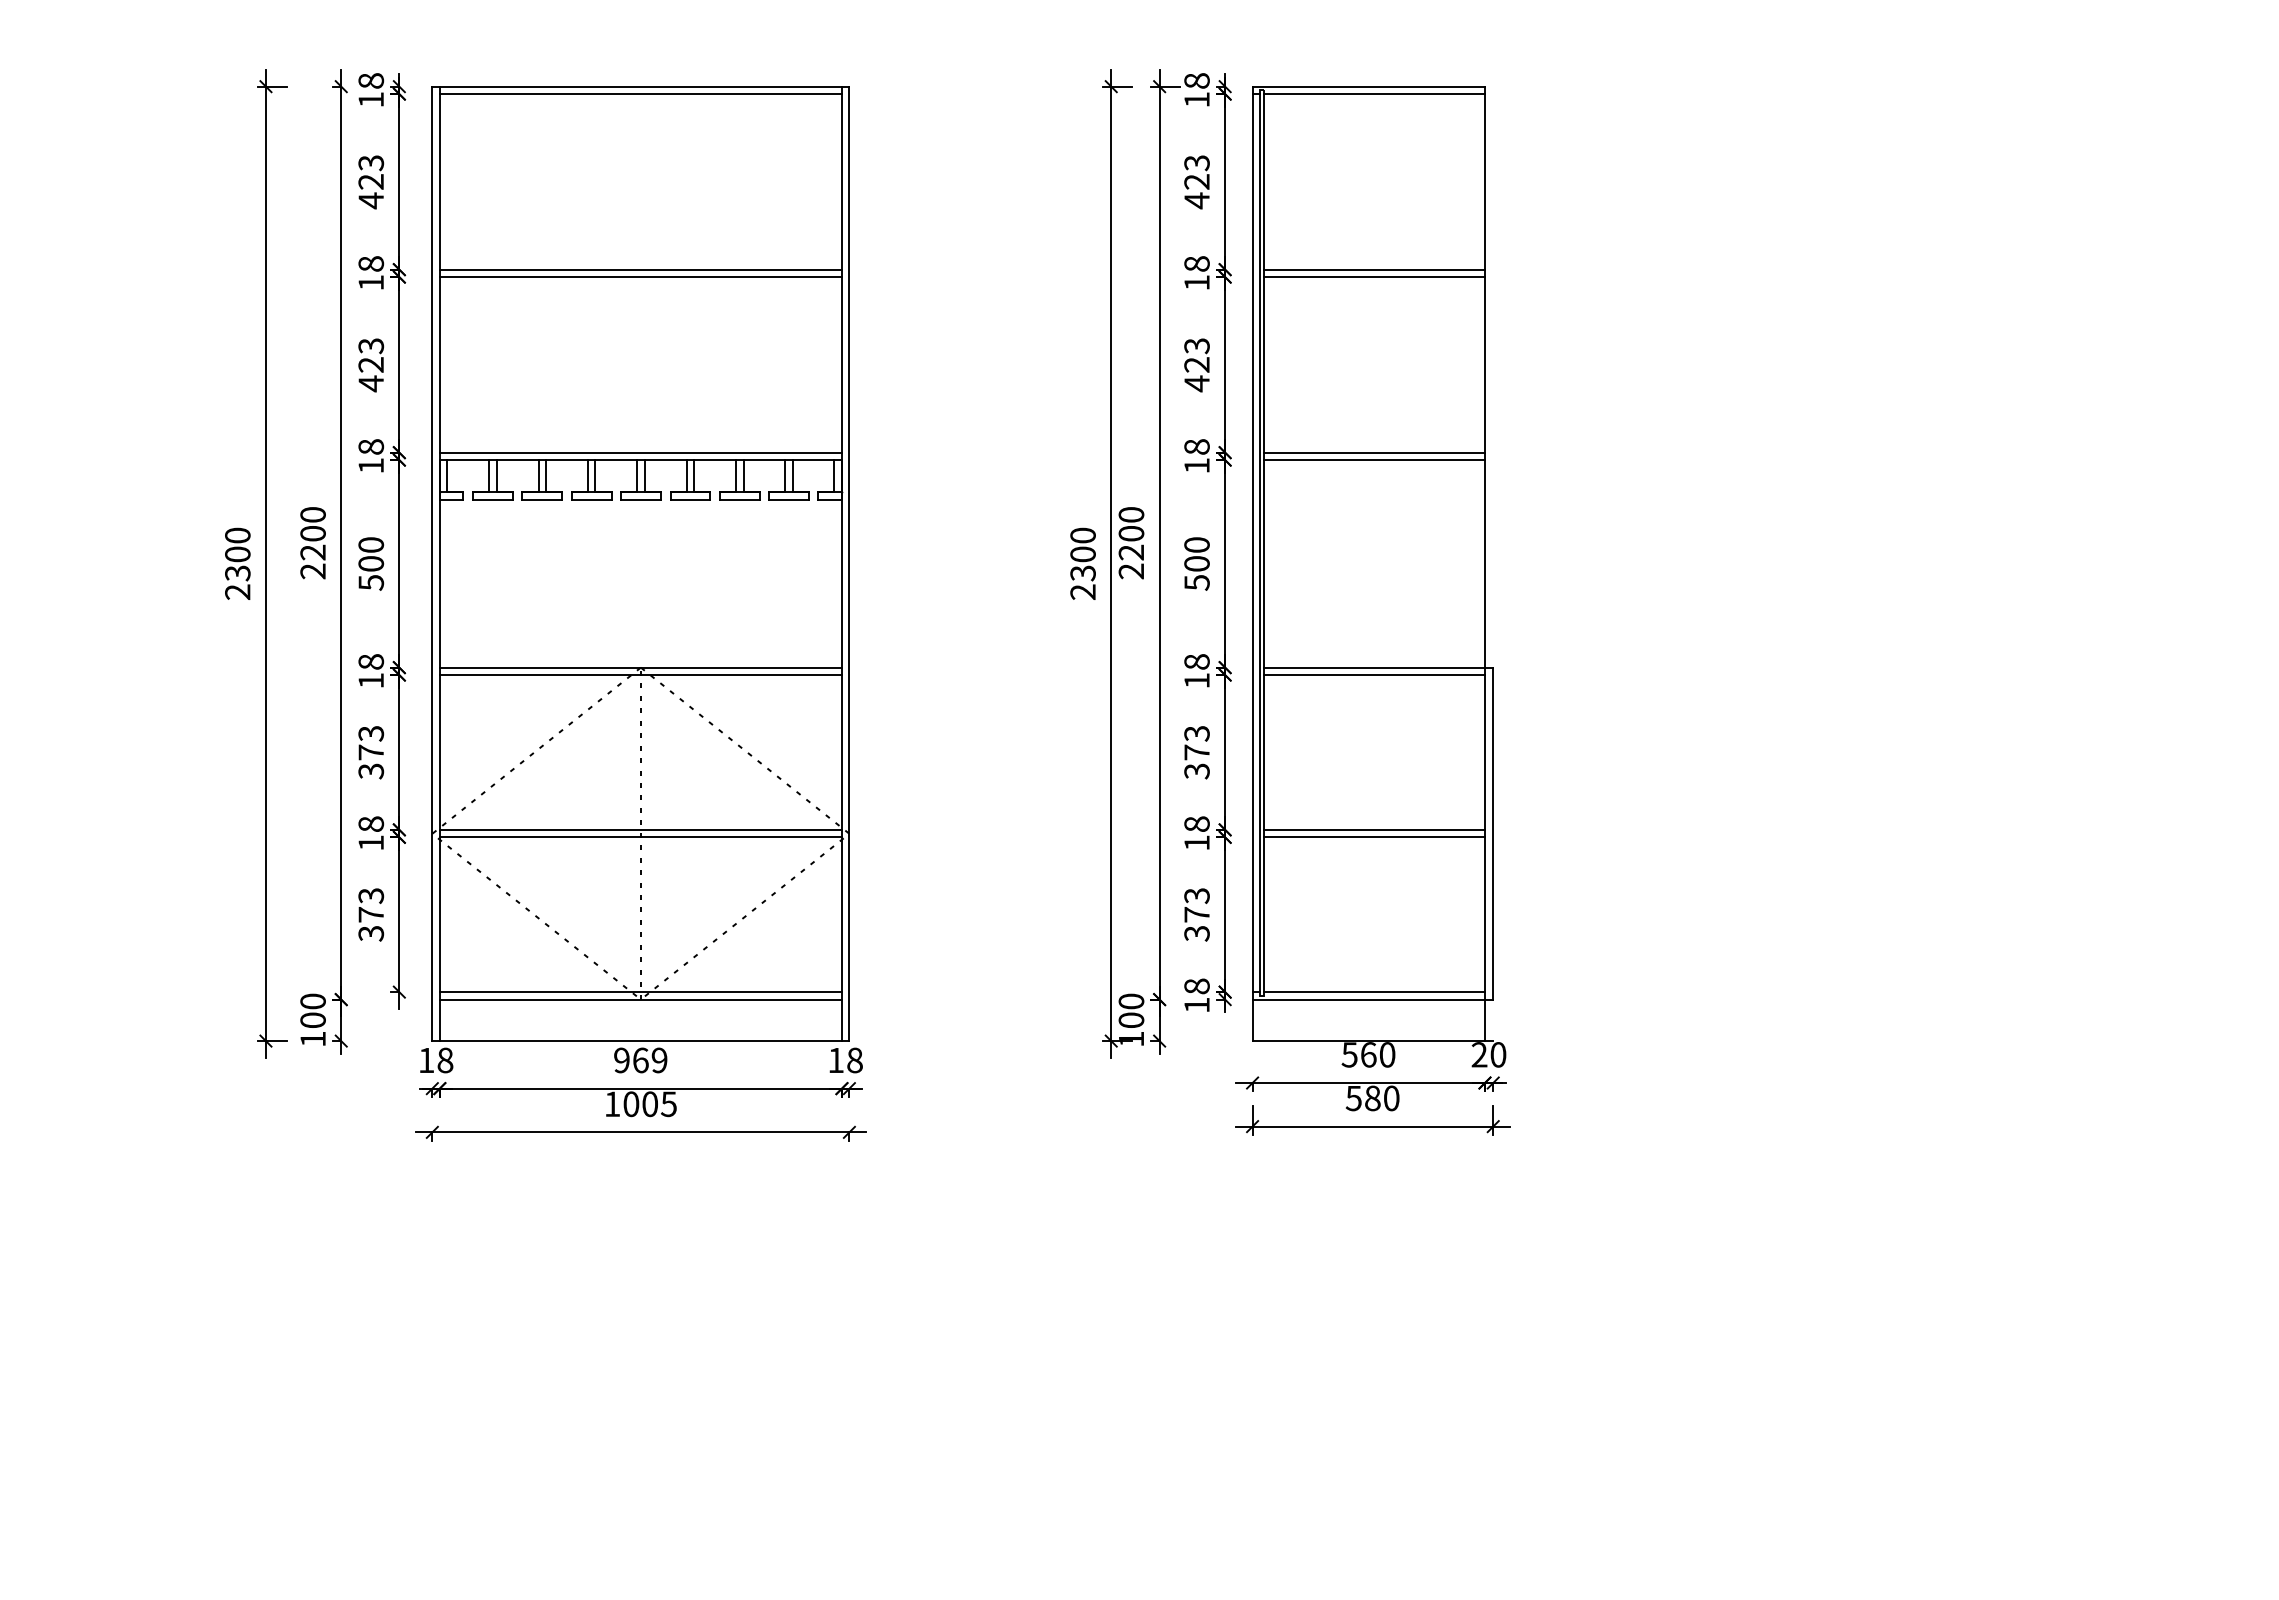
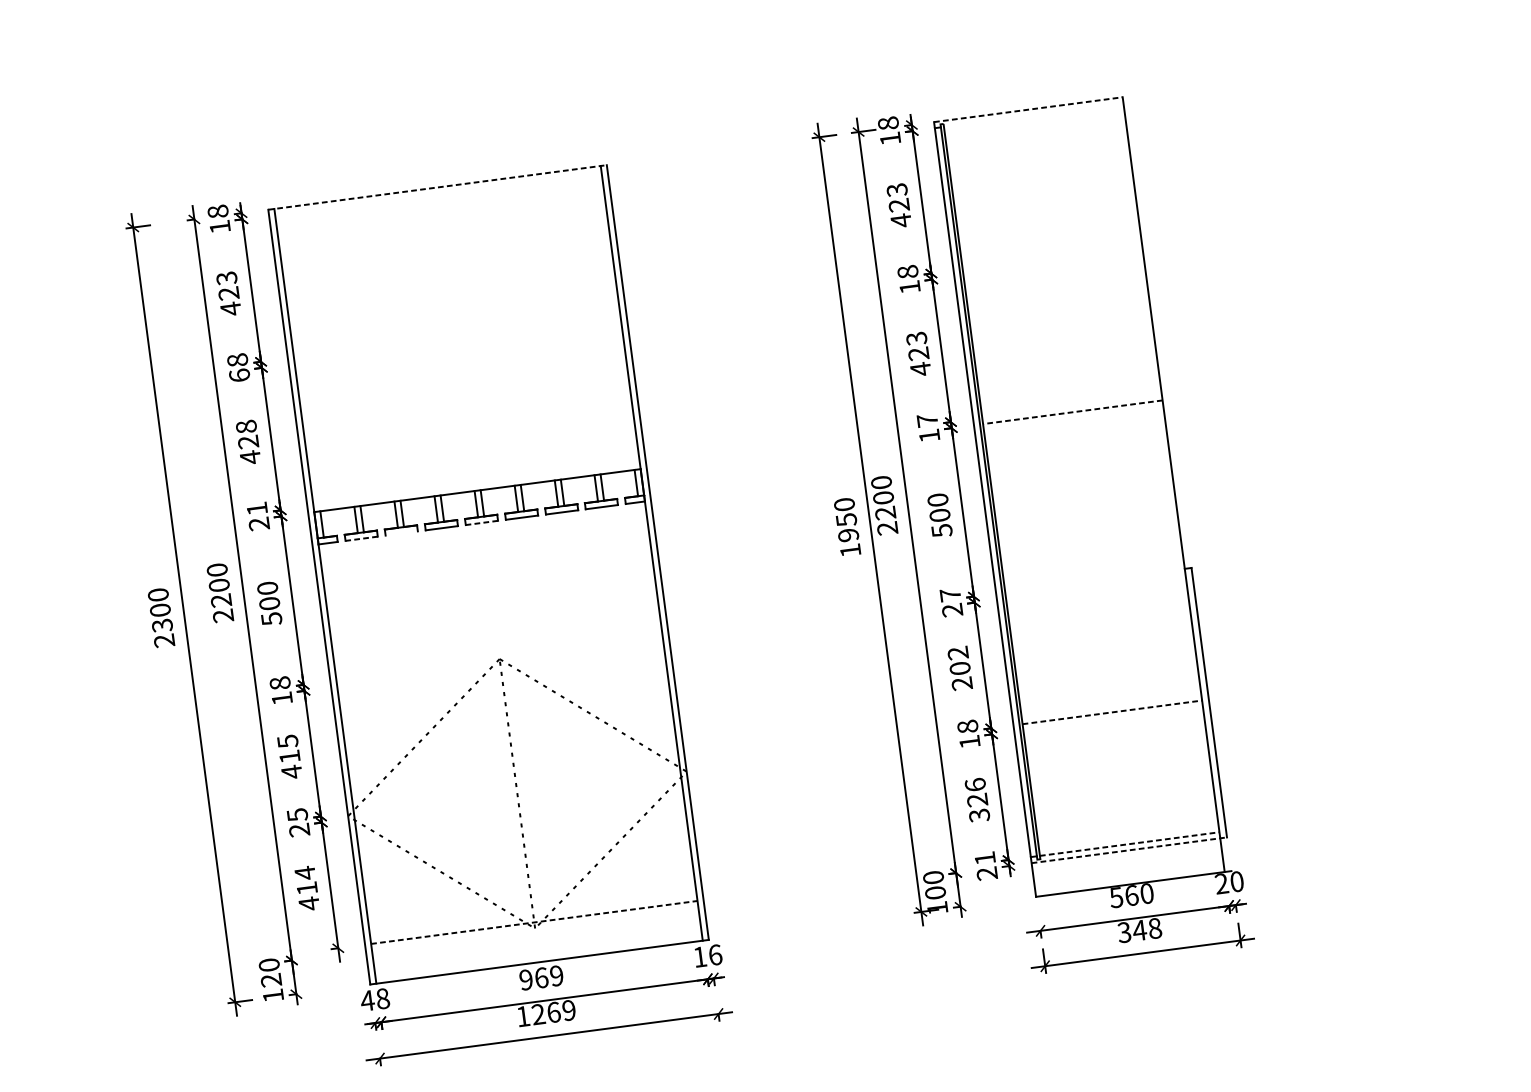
line: (640, 86) -> (437, 187), solid -> dashed
line: (1369, 86) -> (1028, 109), solid -> dashed
line: (640, 94) -> (438, 193), removed
line: (1373, 94) -> (1033, 115), removed
line: (640, 269) -> (456, 335), removed
line: (1373, 269) -> (1051, 257), removed
line: (640, 277) -> (457, 342), removed
line: (1373, 277) -> (1052, 264), removed
text: (371, 282) -> (239, 375), 18 -> 68
text: (370, 346) -> (245, 427), 423 -> 428
text: (1196, 446) -> (927, 420), 18 -> 17
line: (640, 452) -> (476, 484), removed
line: (1373, 452) -> (1071, 406), removed
text: (371, 456) -> (258, 516), 18 -> 21
line: (1374, 460) -> (1073, 412), solid -> dashed
line: (492, 499) -> (361, 538), solid -> dashed
line: (542, 499) -> (401, 533), removed
line: (641, 499) -> (482, 522), solid -> dashed
text: (1082, 572) -> (847, 534), 2300 -> 1950
line: (640, 667) -> (499, 659), removed
line: (1373, 667) -> (1094, 580), removed
text: (1196, 671) -> (951, 602), 18 -> 27
line: (640, 675) -> (500, 665), removed
line: (1373, 675) -> (1095, 587), removed
text: (371, 752) -> (290, 756), 373 -> 415
text: (1196, 752) -> (959, 668), 373 -> 202
line: (640, 829) -> (516, 790), removed
line: (1374, 829) -> (1112, 712), solid -> dashed
text: (370, 833) -> (297, 822), 18 -> 25
line: (640, 837) -> (517, 796), removed
line: (1373, 837) -> (1112, 718), removed
text: (1196, 905) -> (976, 792), 373 -> 326
text: (371, 914) -> (307, 888), 373 -> 414
line: (641, 992) -> (534, 922), solid -> dashed
line: (1374, 992) -> (1129, 844), solid -> dashed
text: (1196, 995) -> (985, 865), 18 -> 21
line: (640, 999) -> (534, 928), removed
line: (1373, 999) -> (1129, 850), solid -> dashed
text: (312, 1020) -> (270, 980), 100 -> 120
text: (426, 1060) -> (367, 1000), 18 -> 48
text: (854, 1060) -> (715, 955), 18 -> 16
text: (1372, 1098) -> (1139, 930), 580 -> 348
text: (649, 1104) -> (553, 1012), 1005 -> 1269

